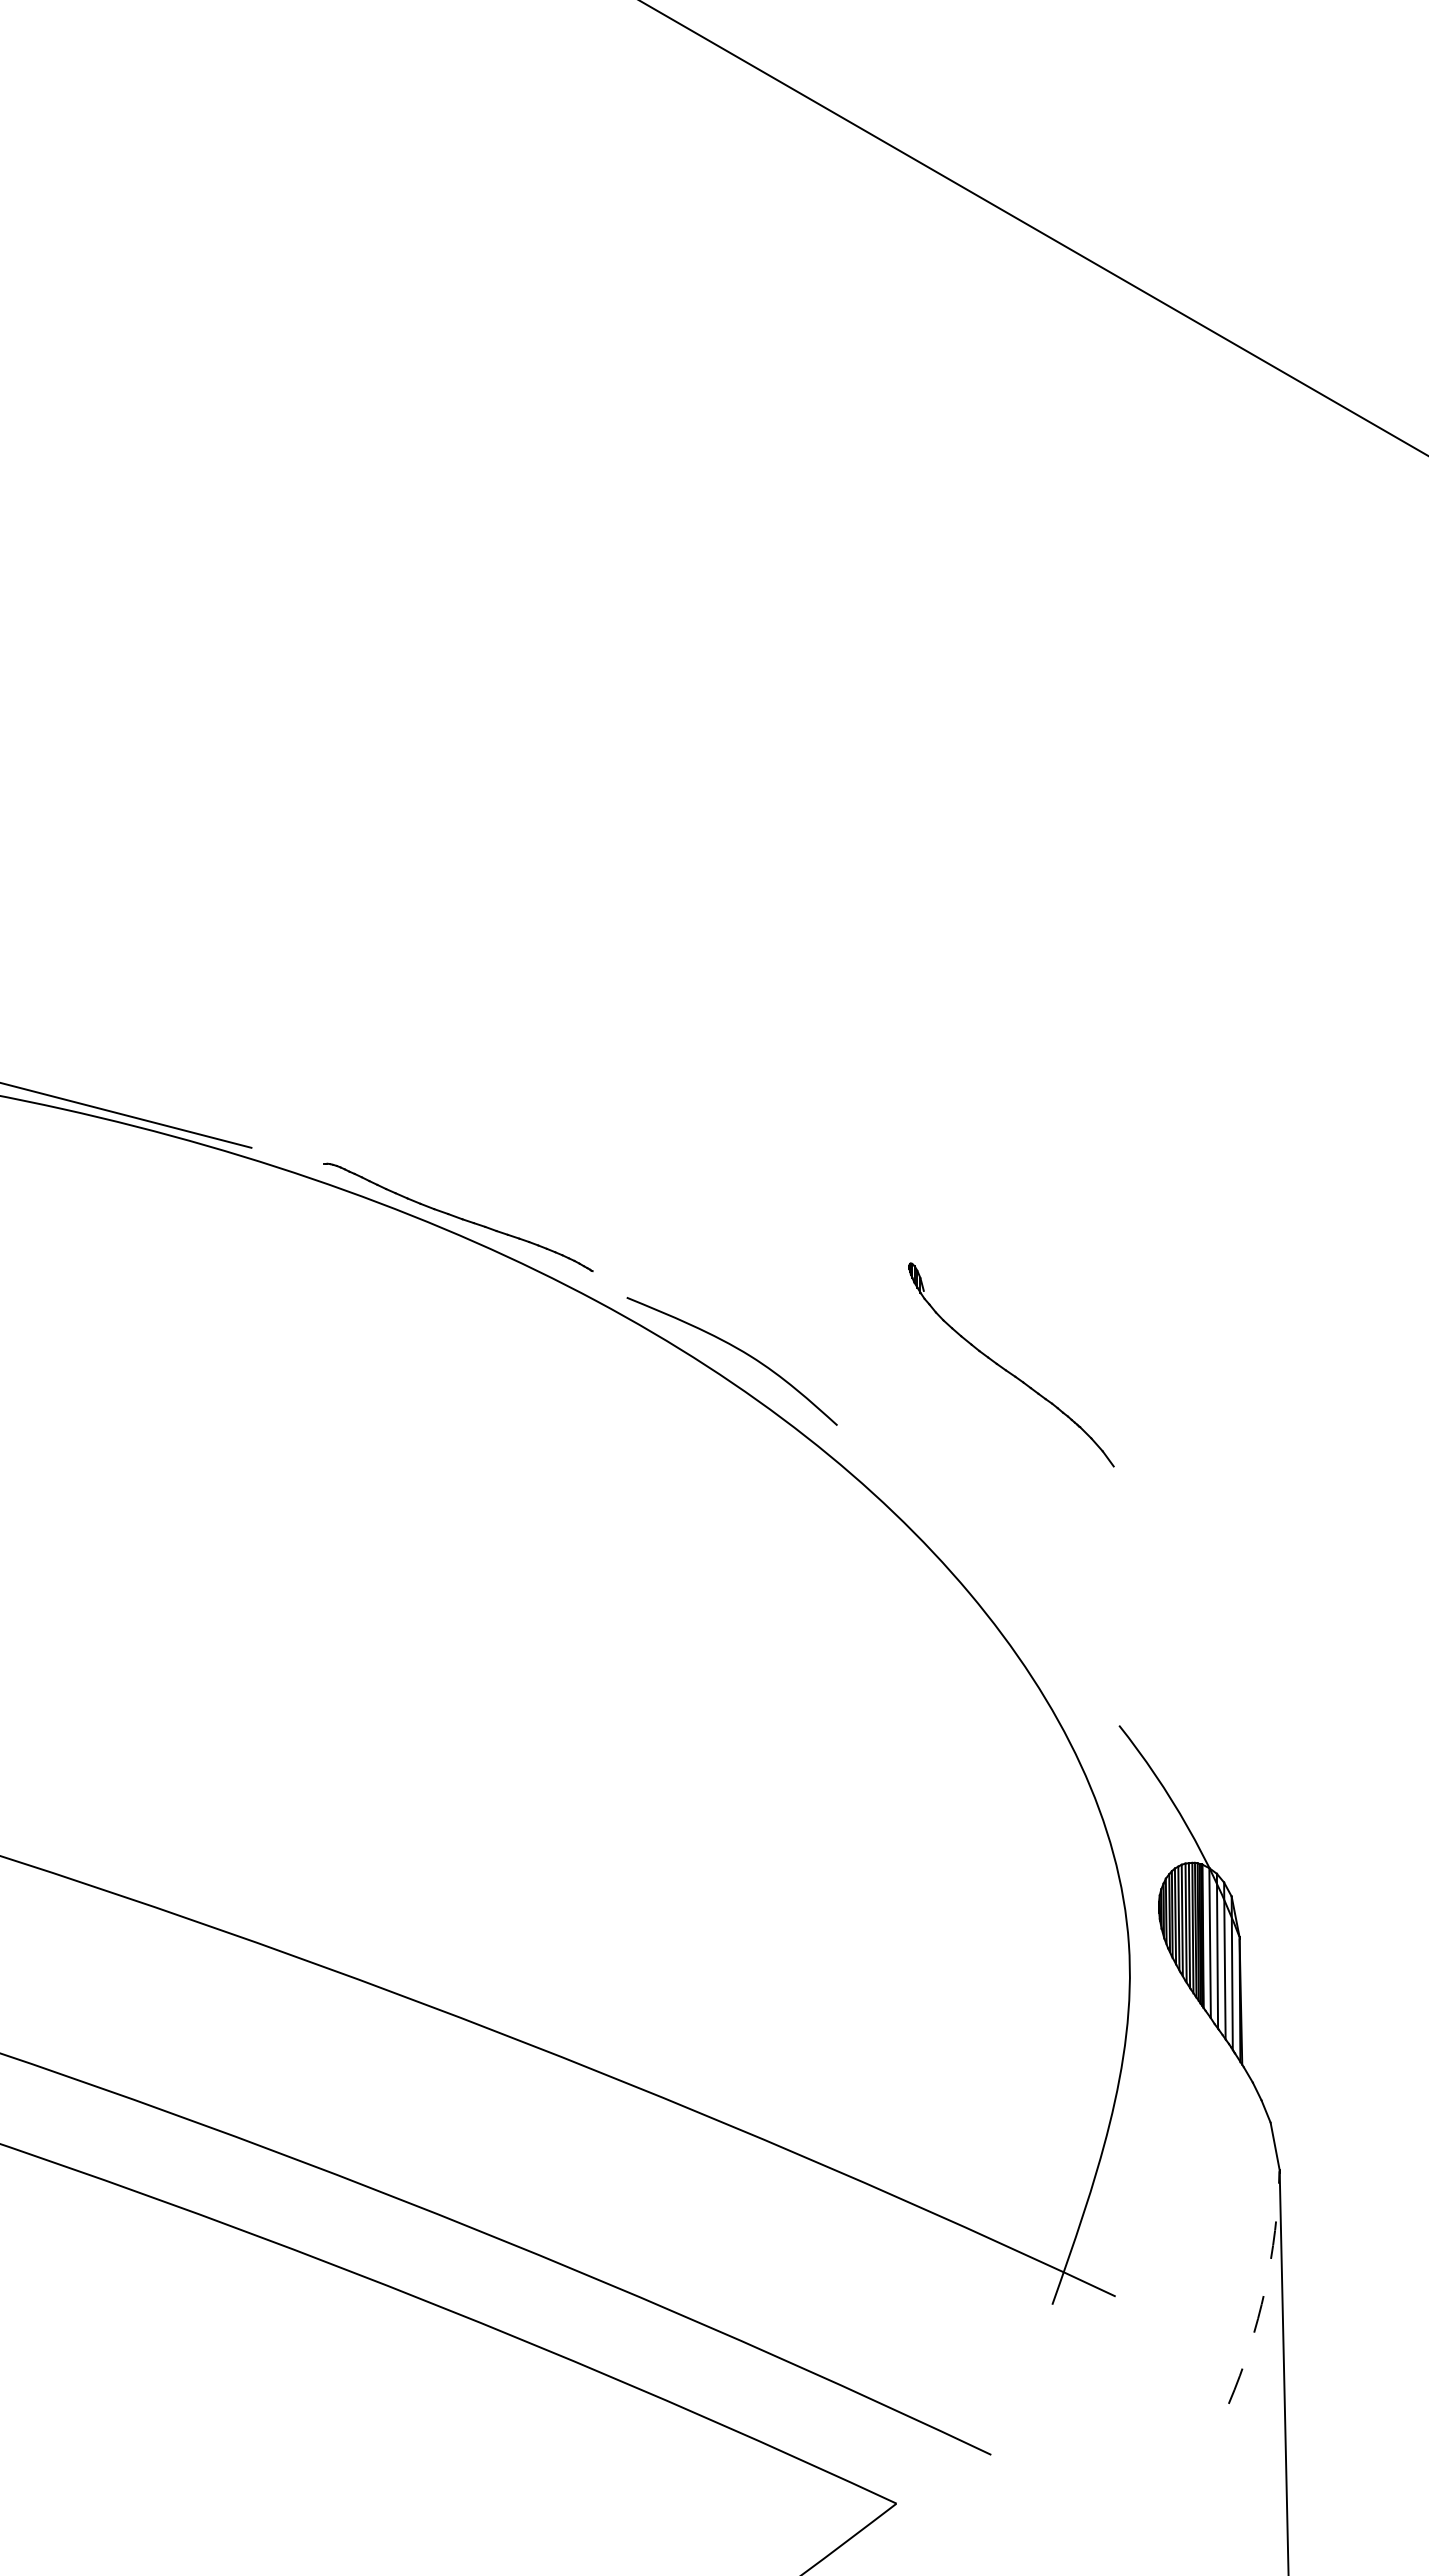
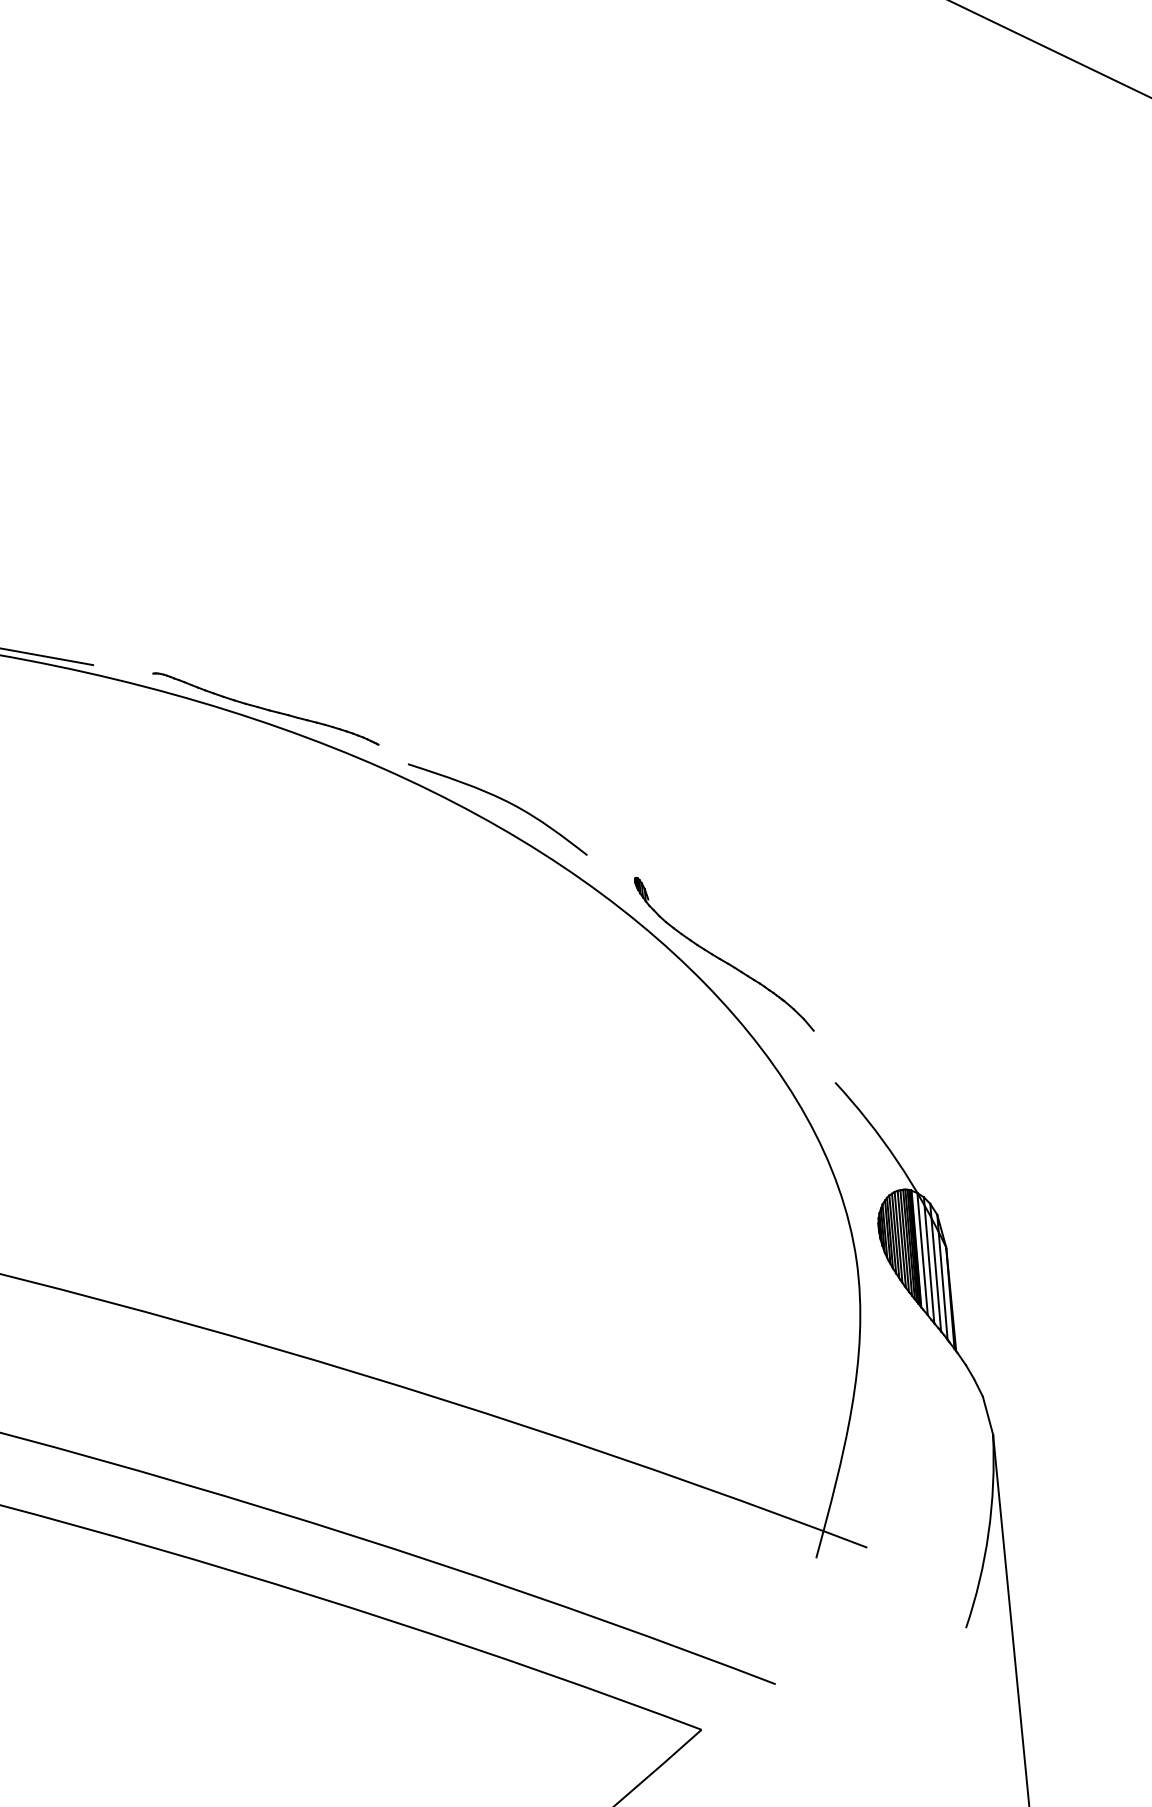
part: (1008, 1370) -> (722, 959), moved
arc: (1265, 2289) -> (988, 1532), dashed -> solid

